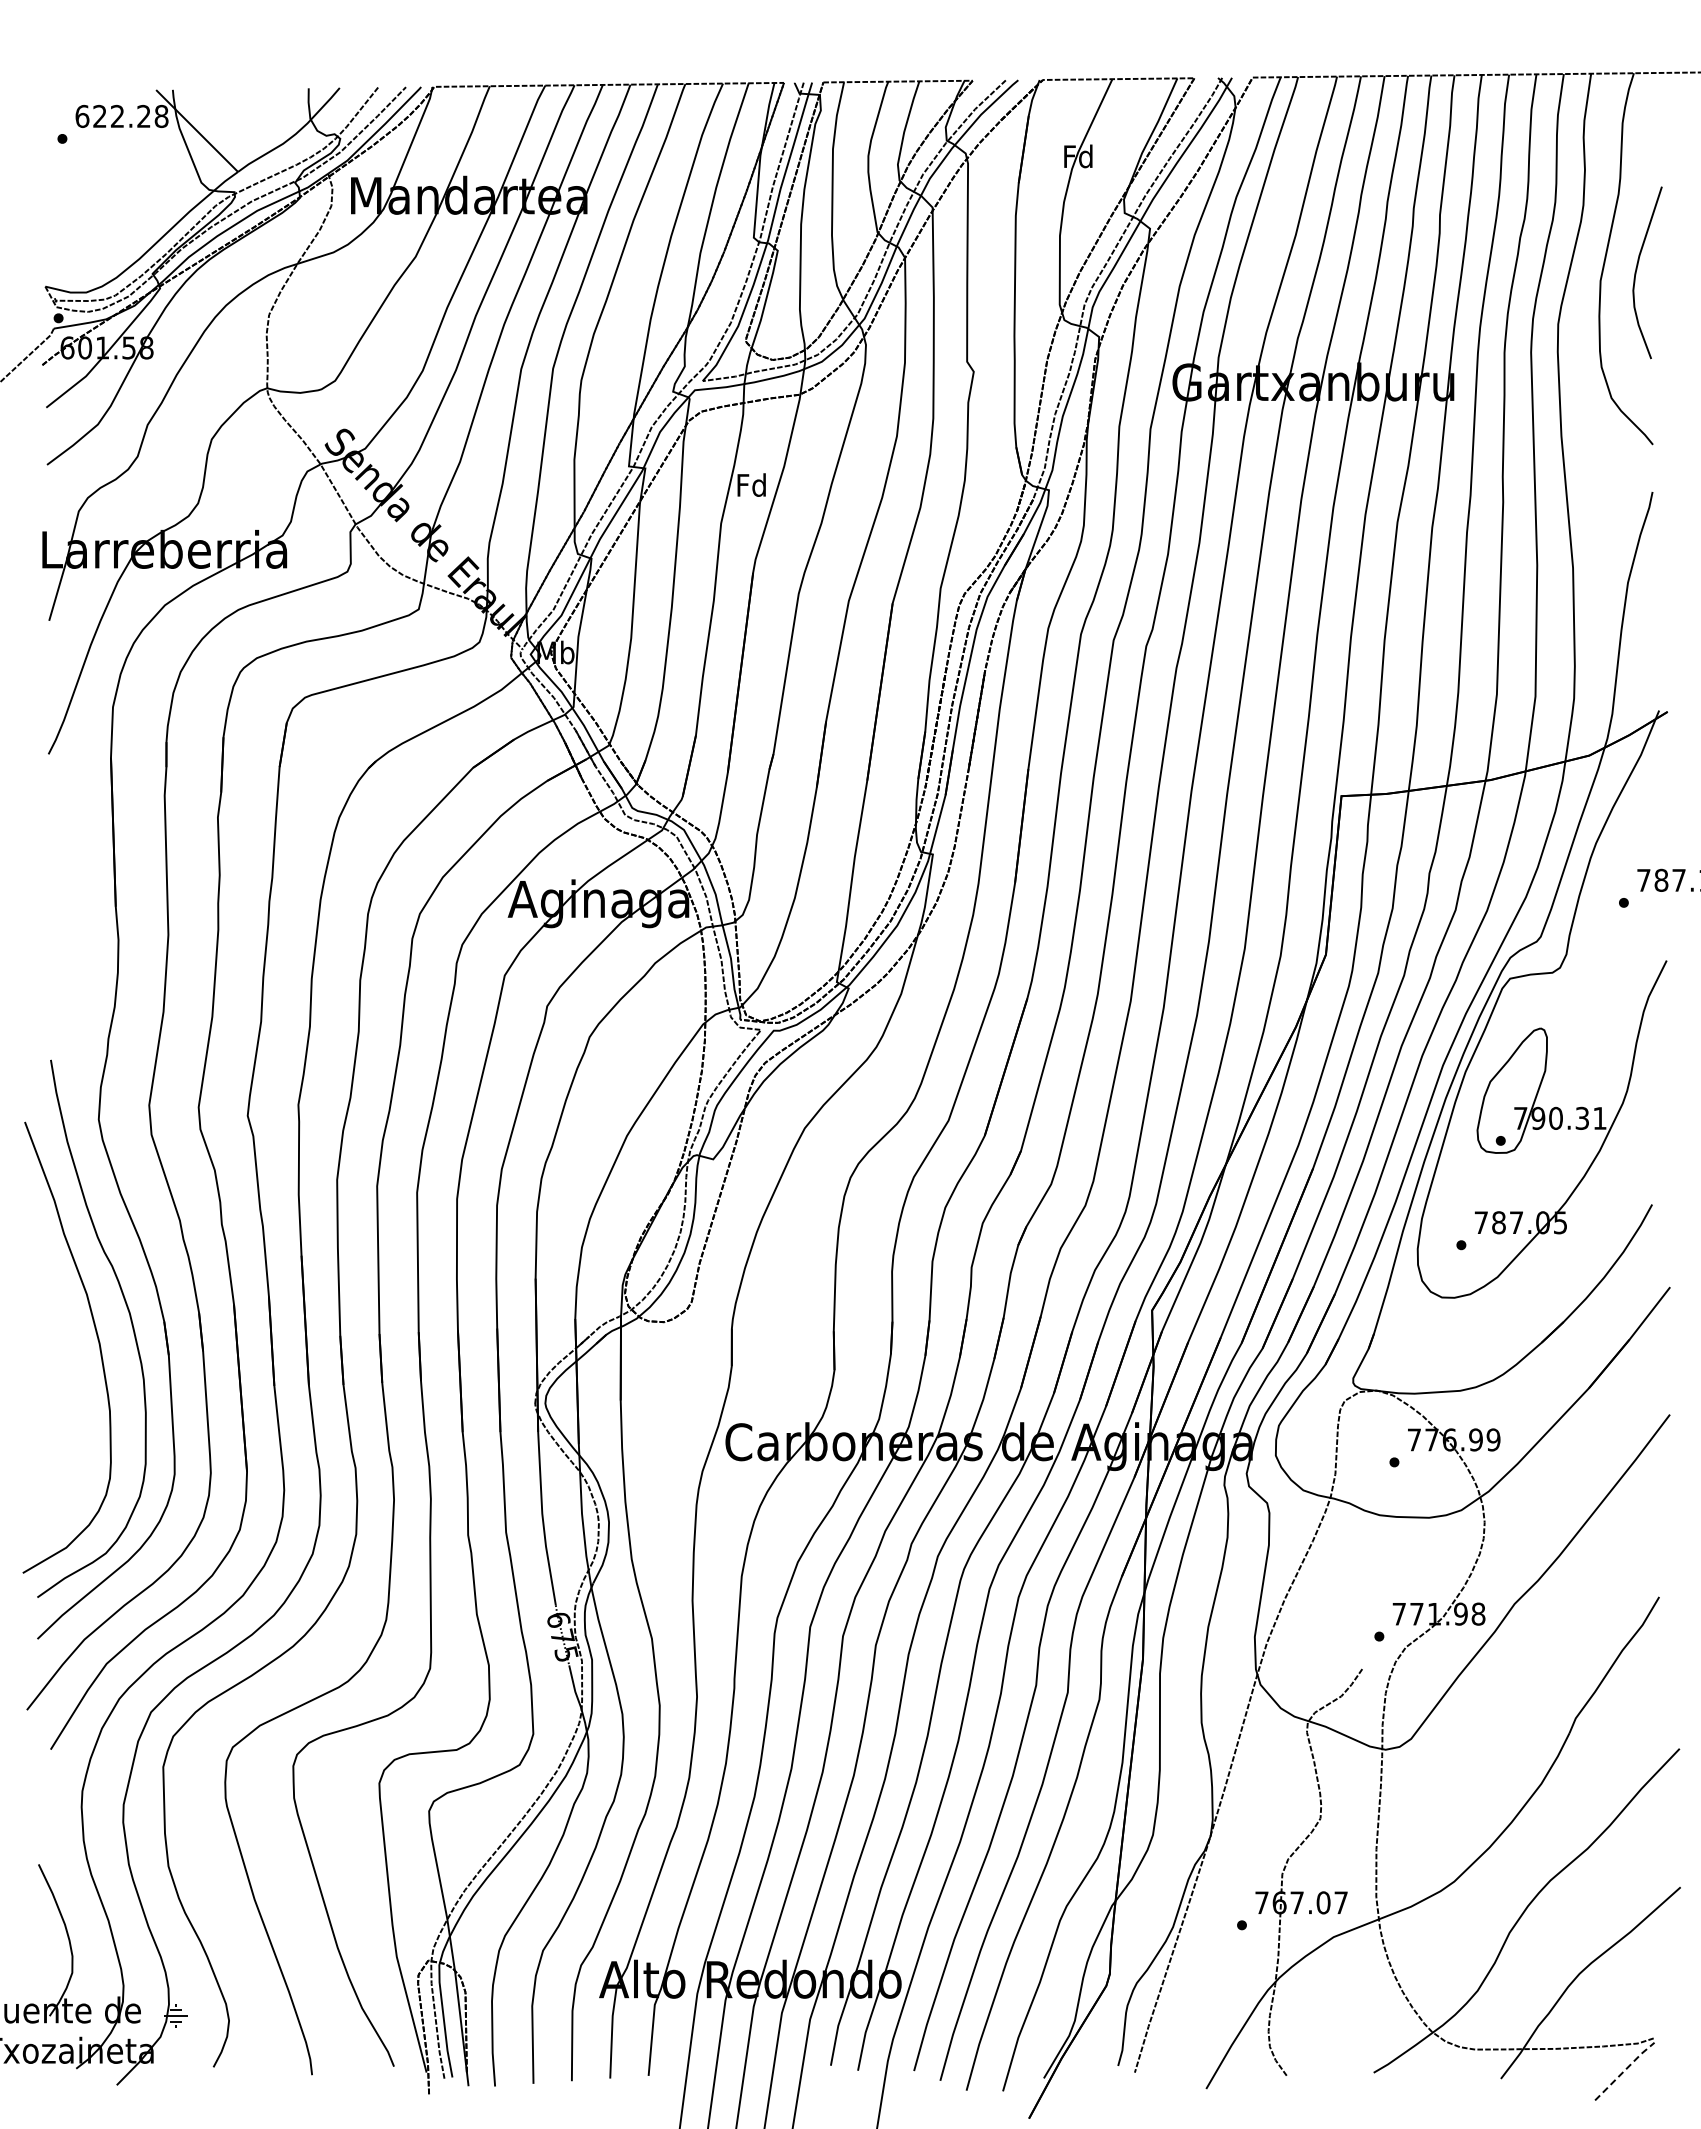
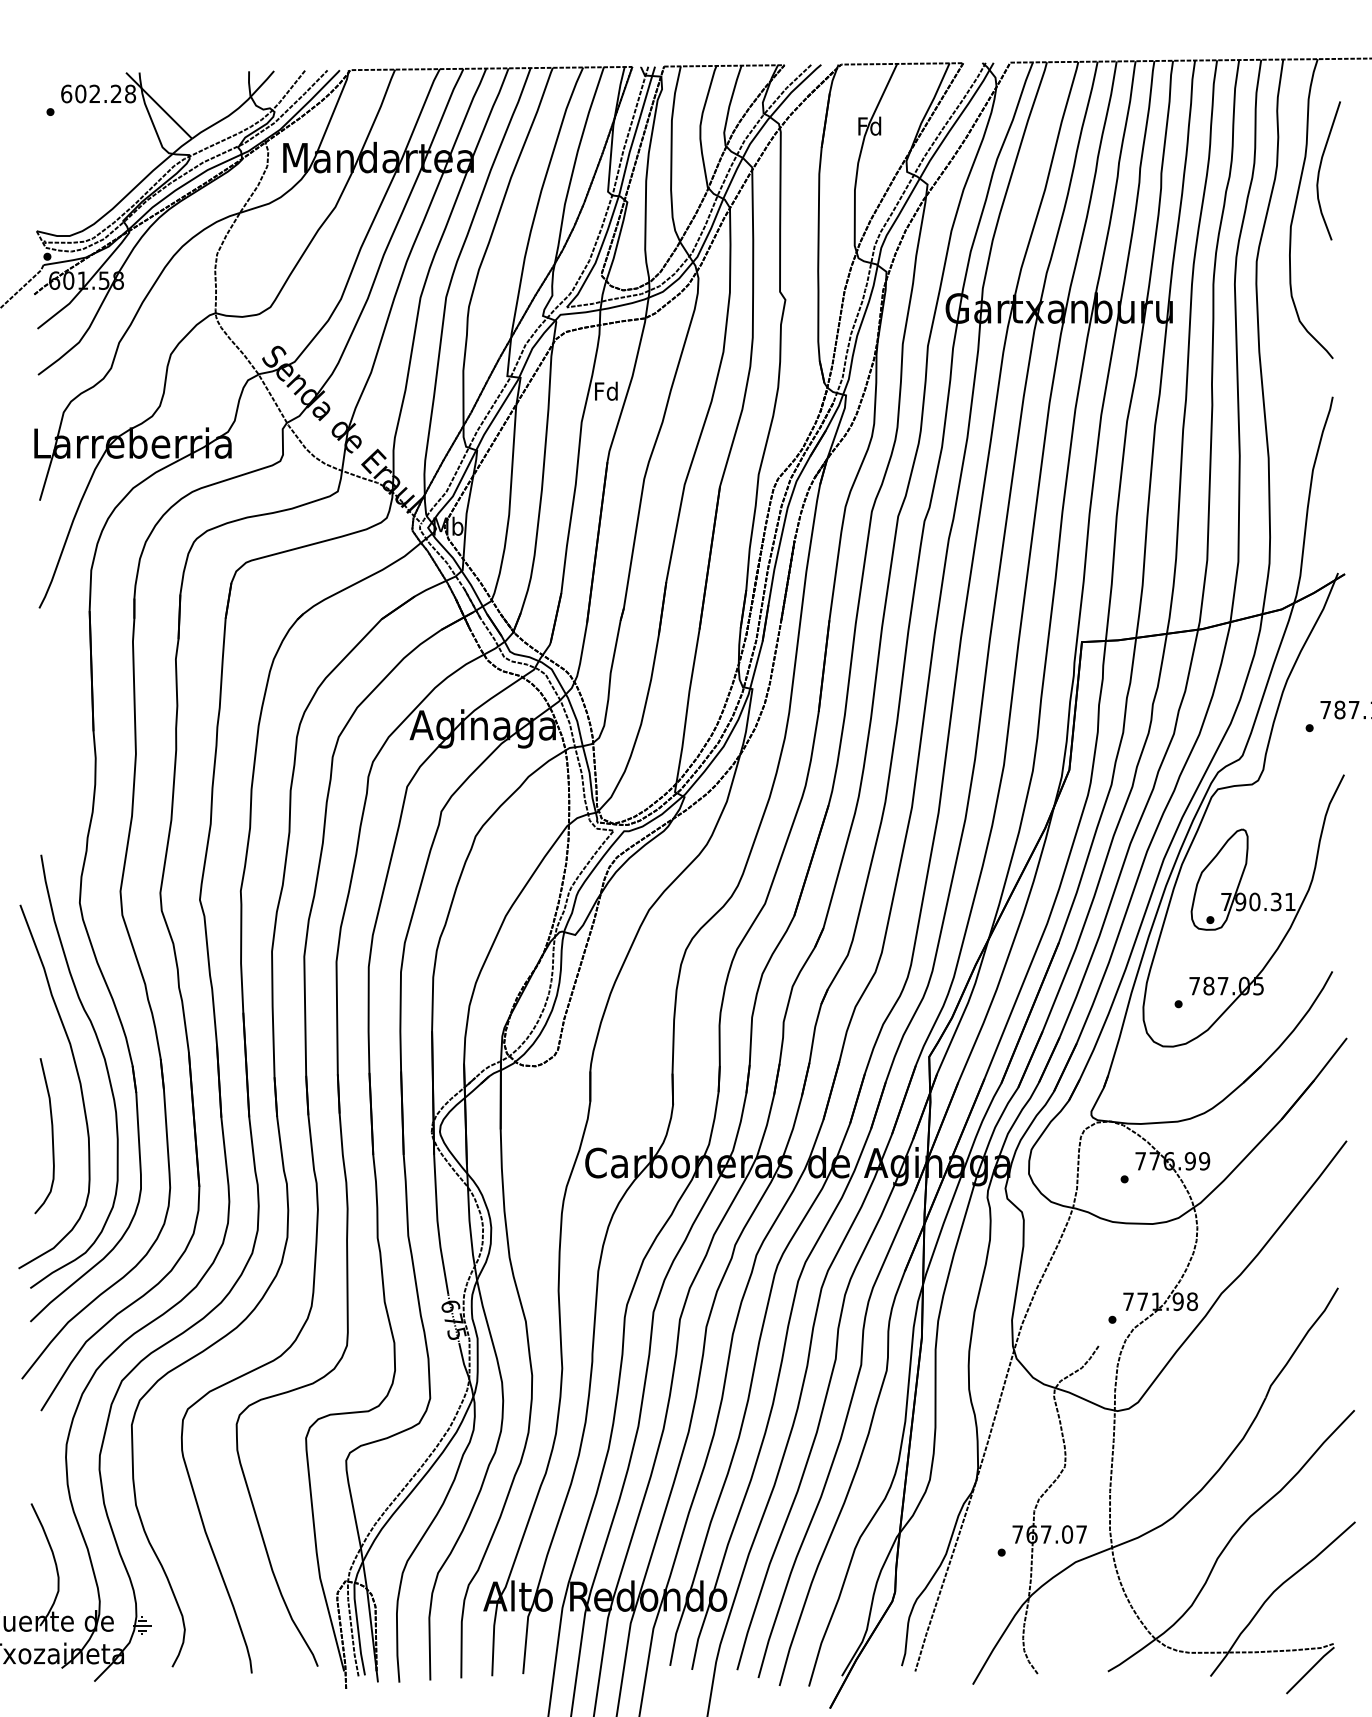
text: (99, 116) -> (80, 94), 622.28 -> 602.28
curve: (1637, 270) -> (1320, 169), moved
curve: (64, 1408) -> (52, 1135), added
line: (1624, 2070) -> (1310, 1669), dashed -> solid

